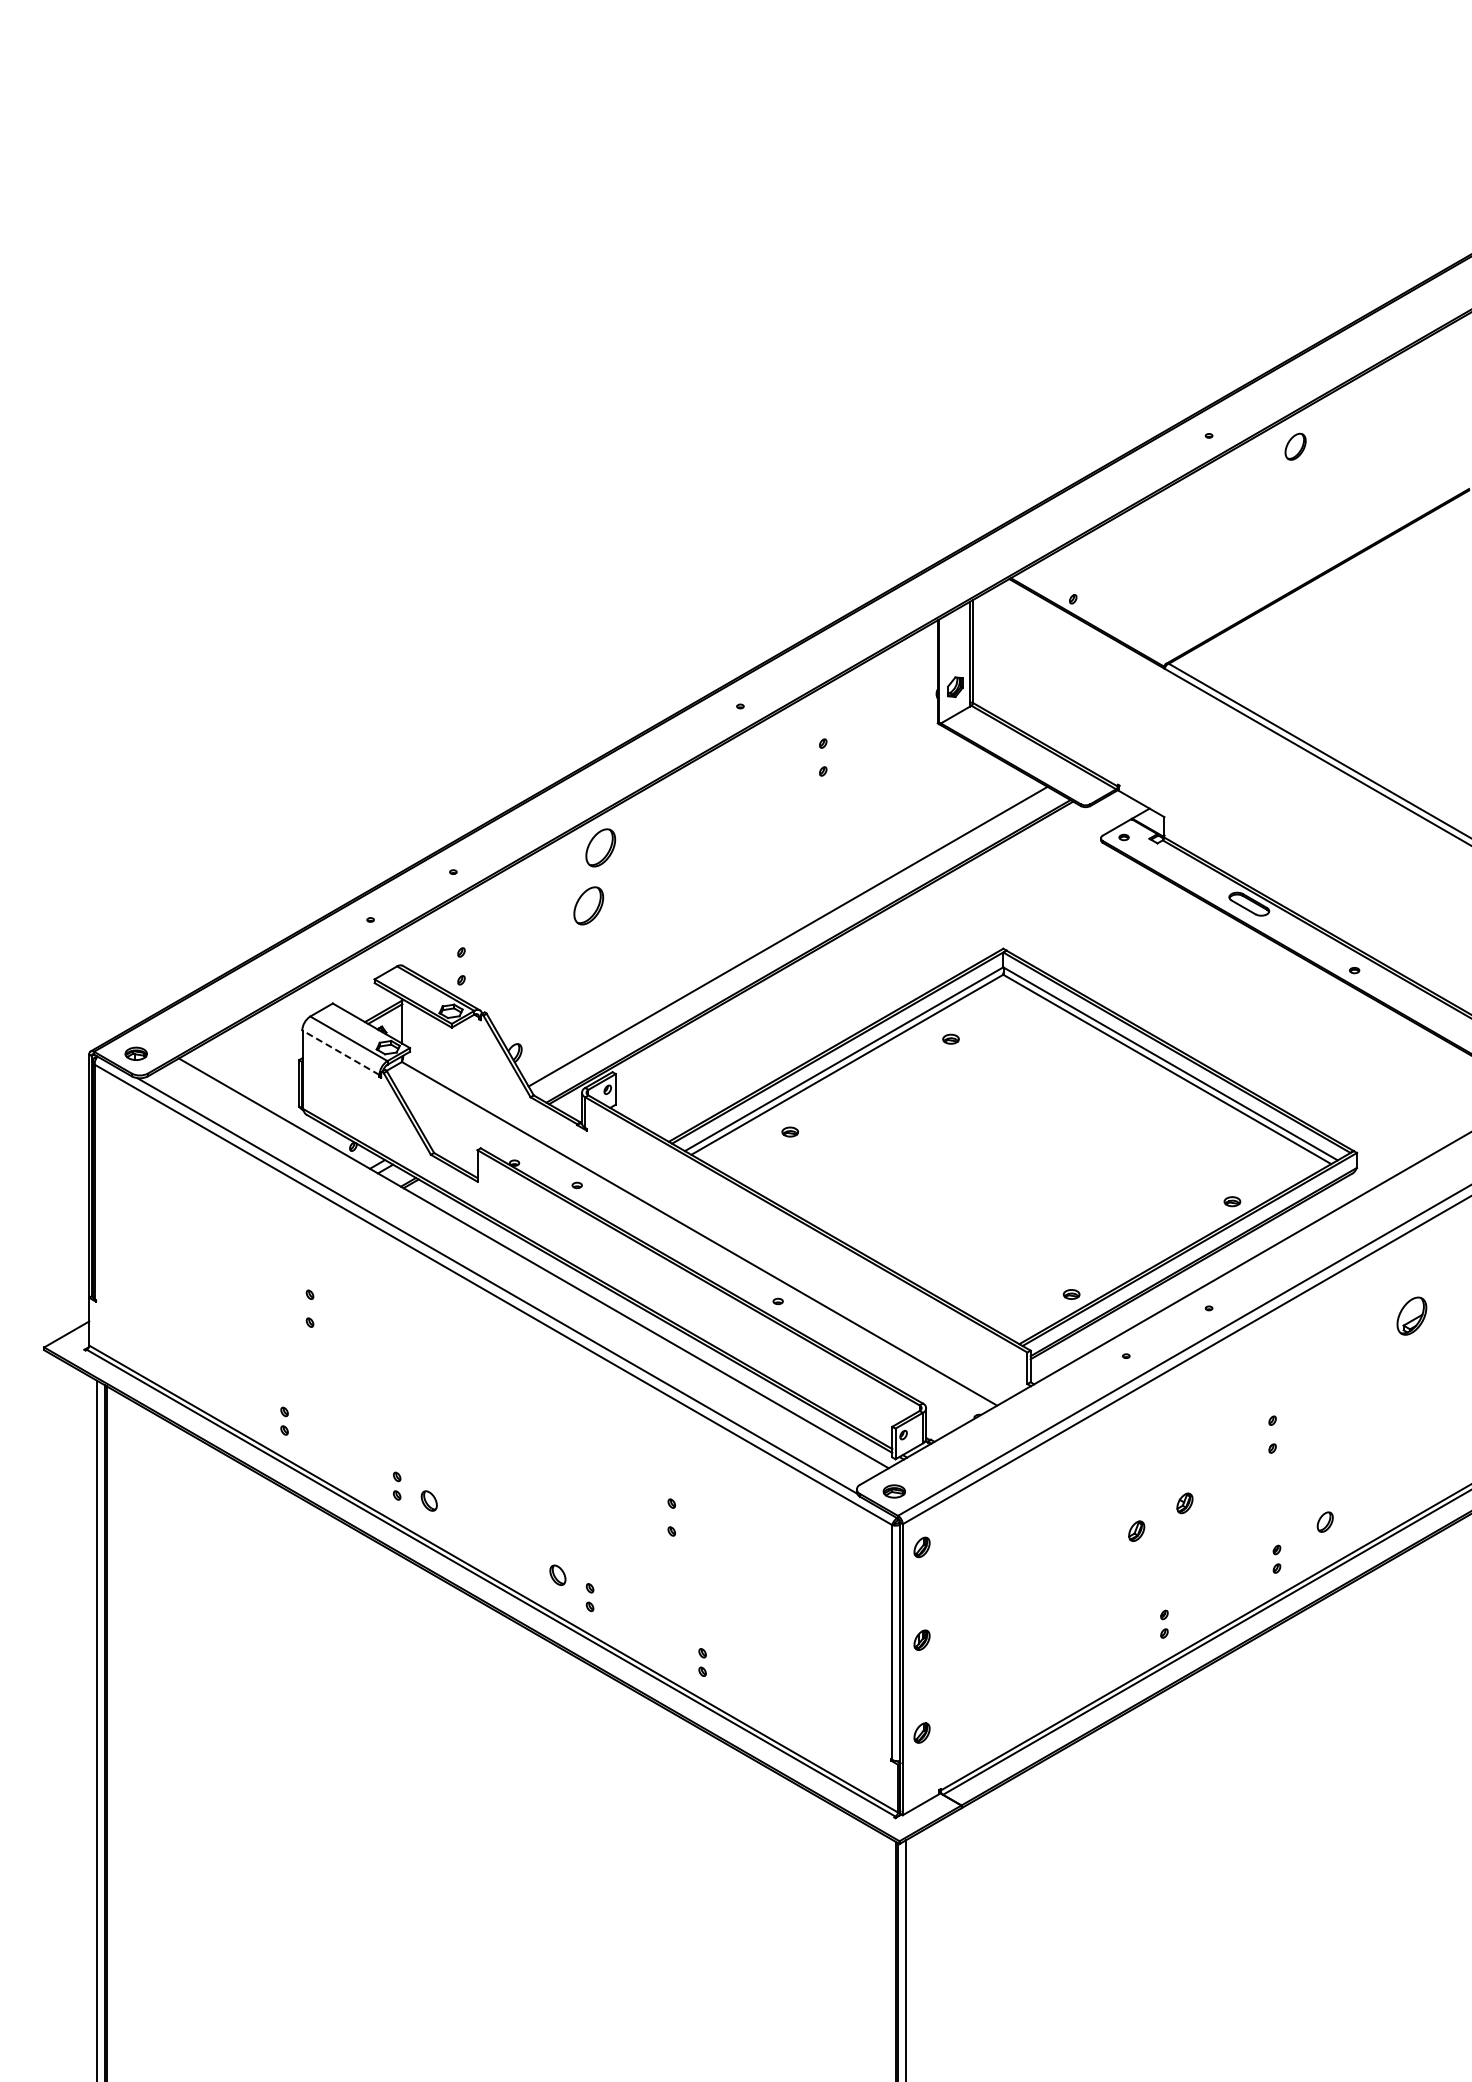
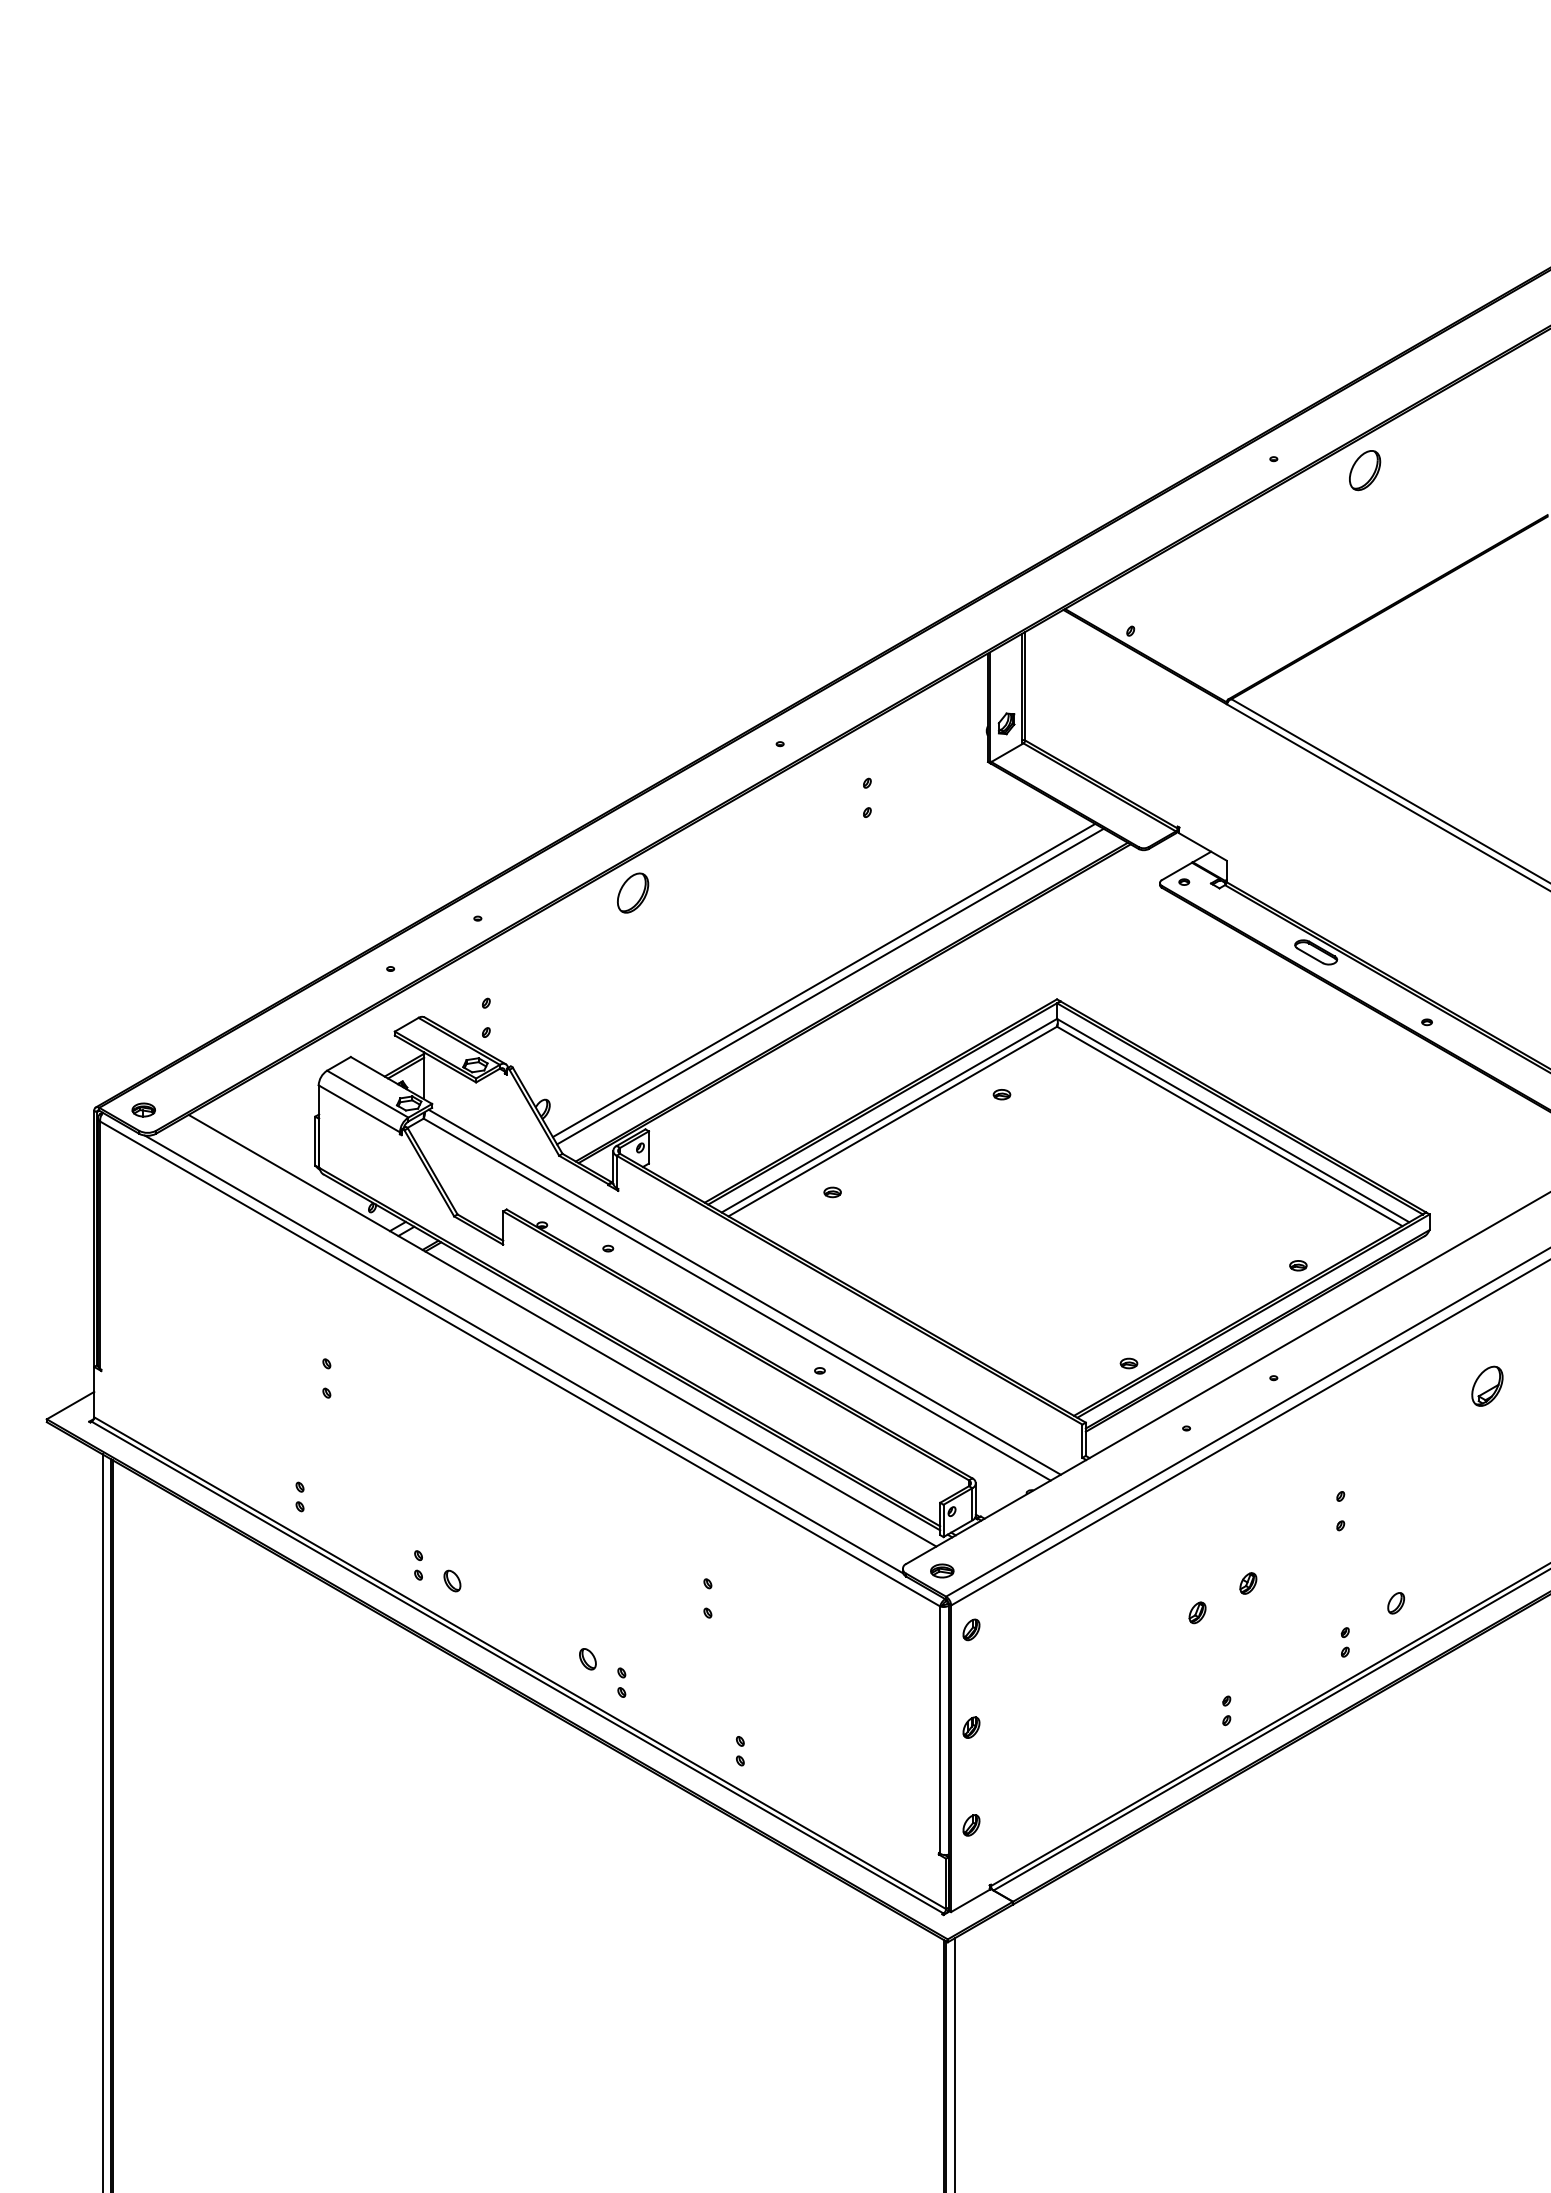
part: (1295, 446) -> (1364, 470), size x1.43
part: (588, 905) -> (620, 953), removed
line: (781, 930) -> (823, 980), added
line: (340, 1052) -> (358, 1108), dashed -> solid
line: (706, 1226) -> (744, 1291), added

